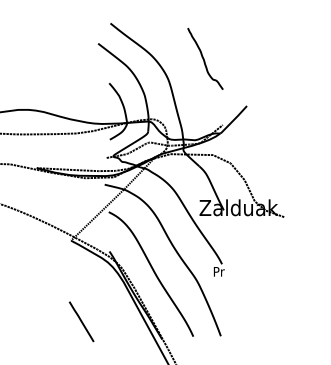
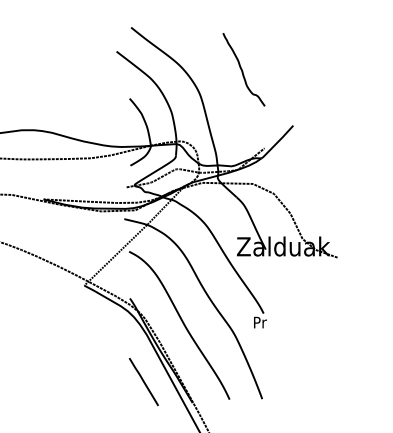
line: (81, 322) -> (143, 382), moved

